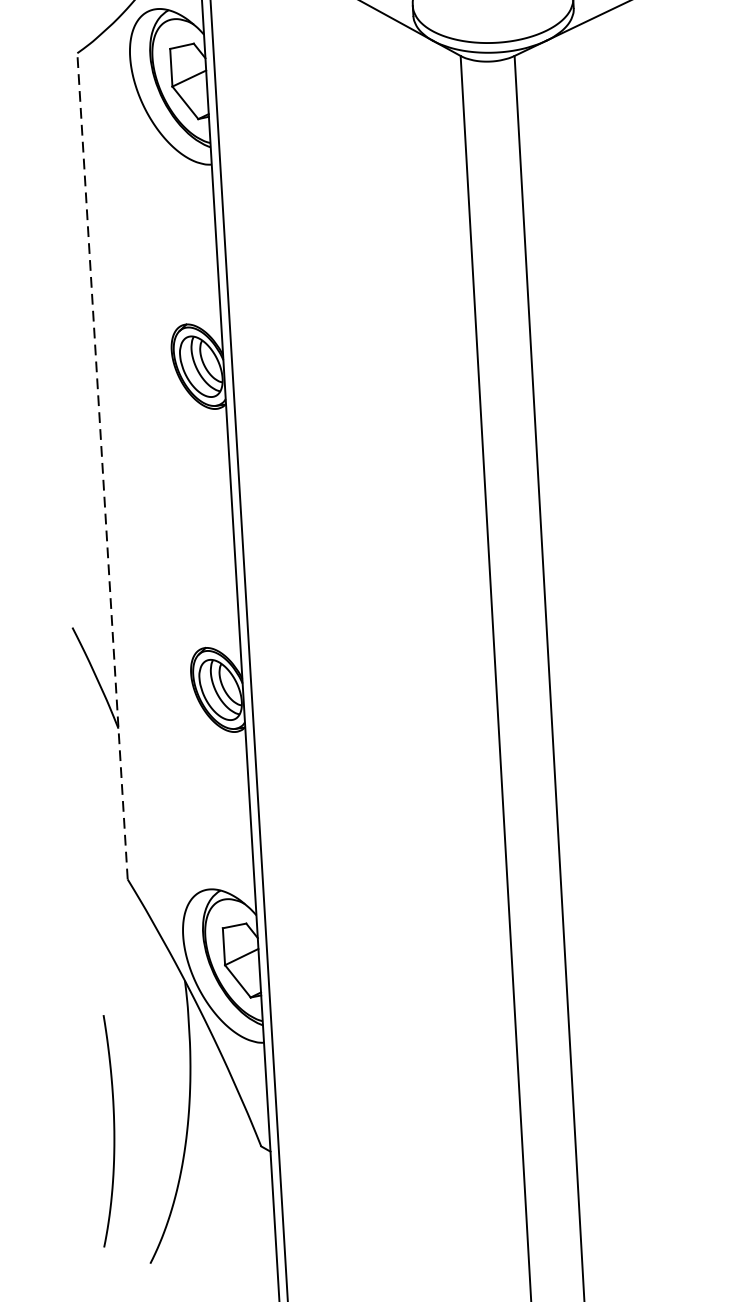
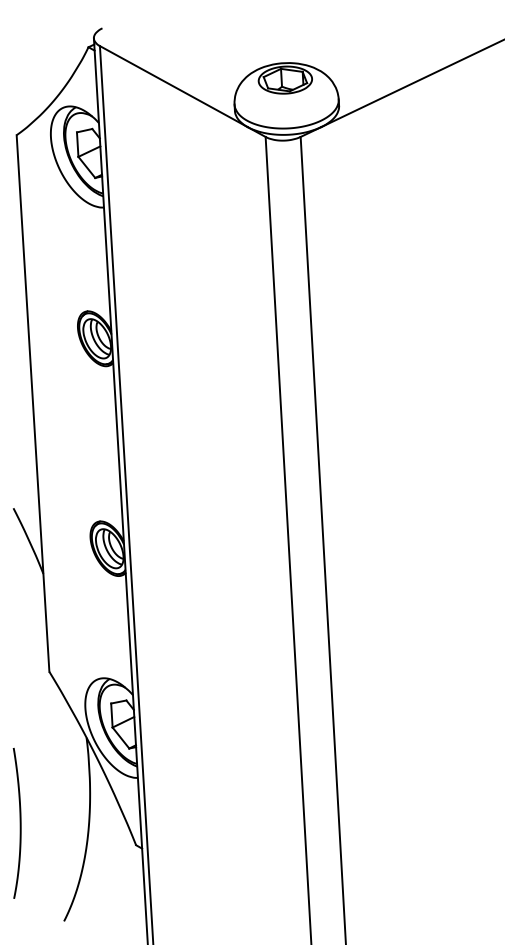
line: (103, 466) -> (33, 403), dashed -> solid
curve: (112, 1131) -> (19, 823), moved

